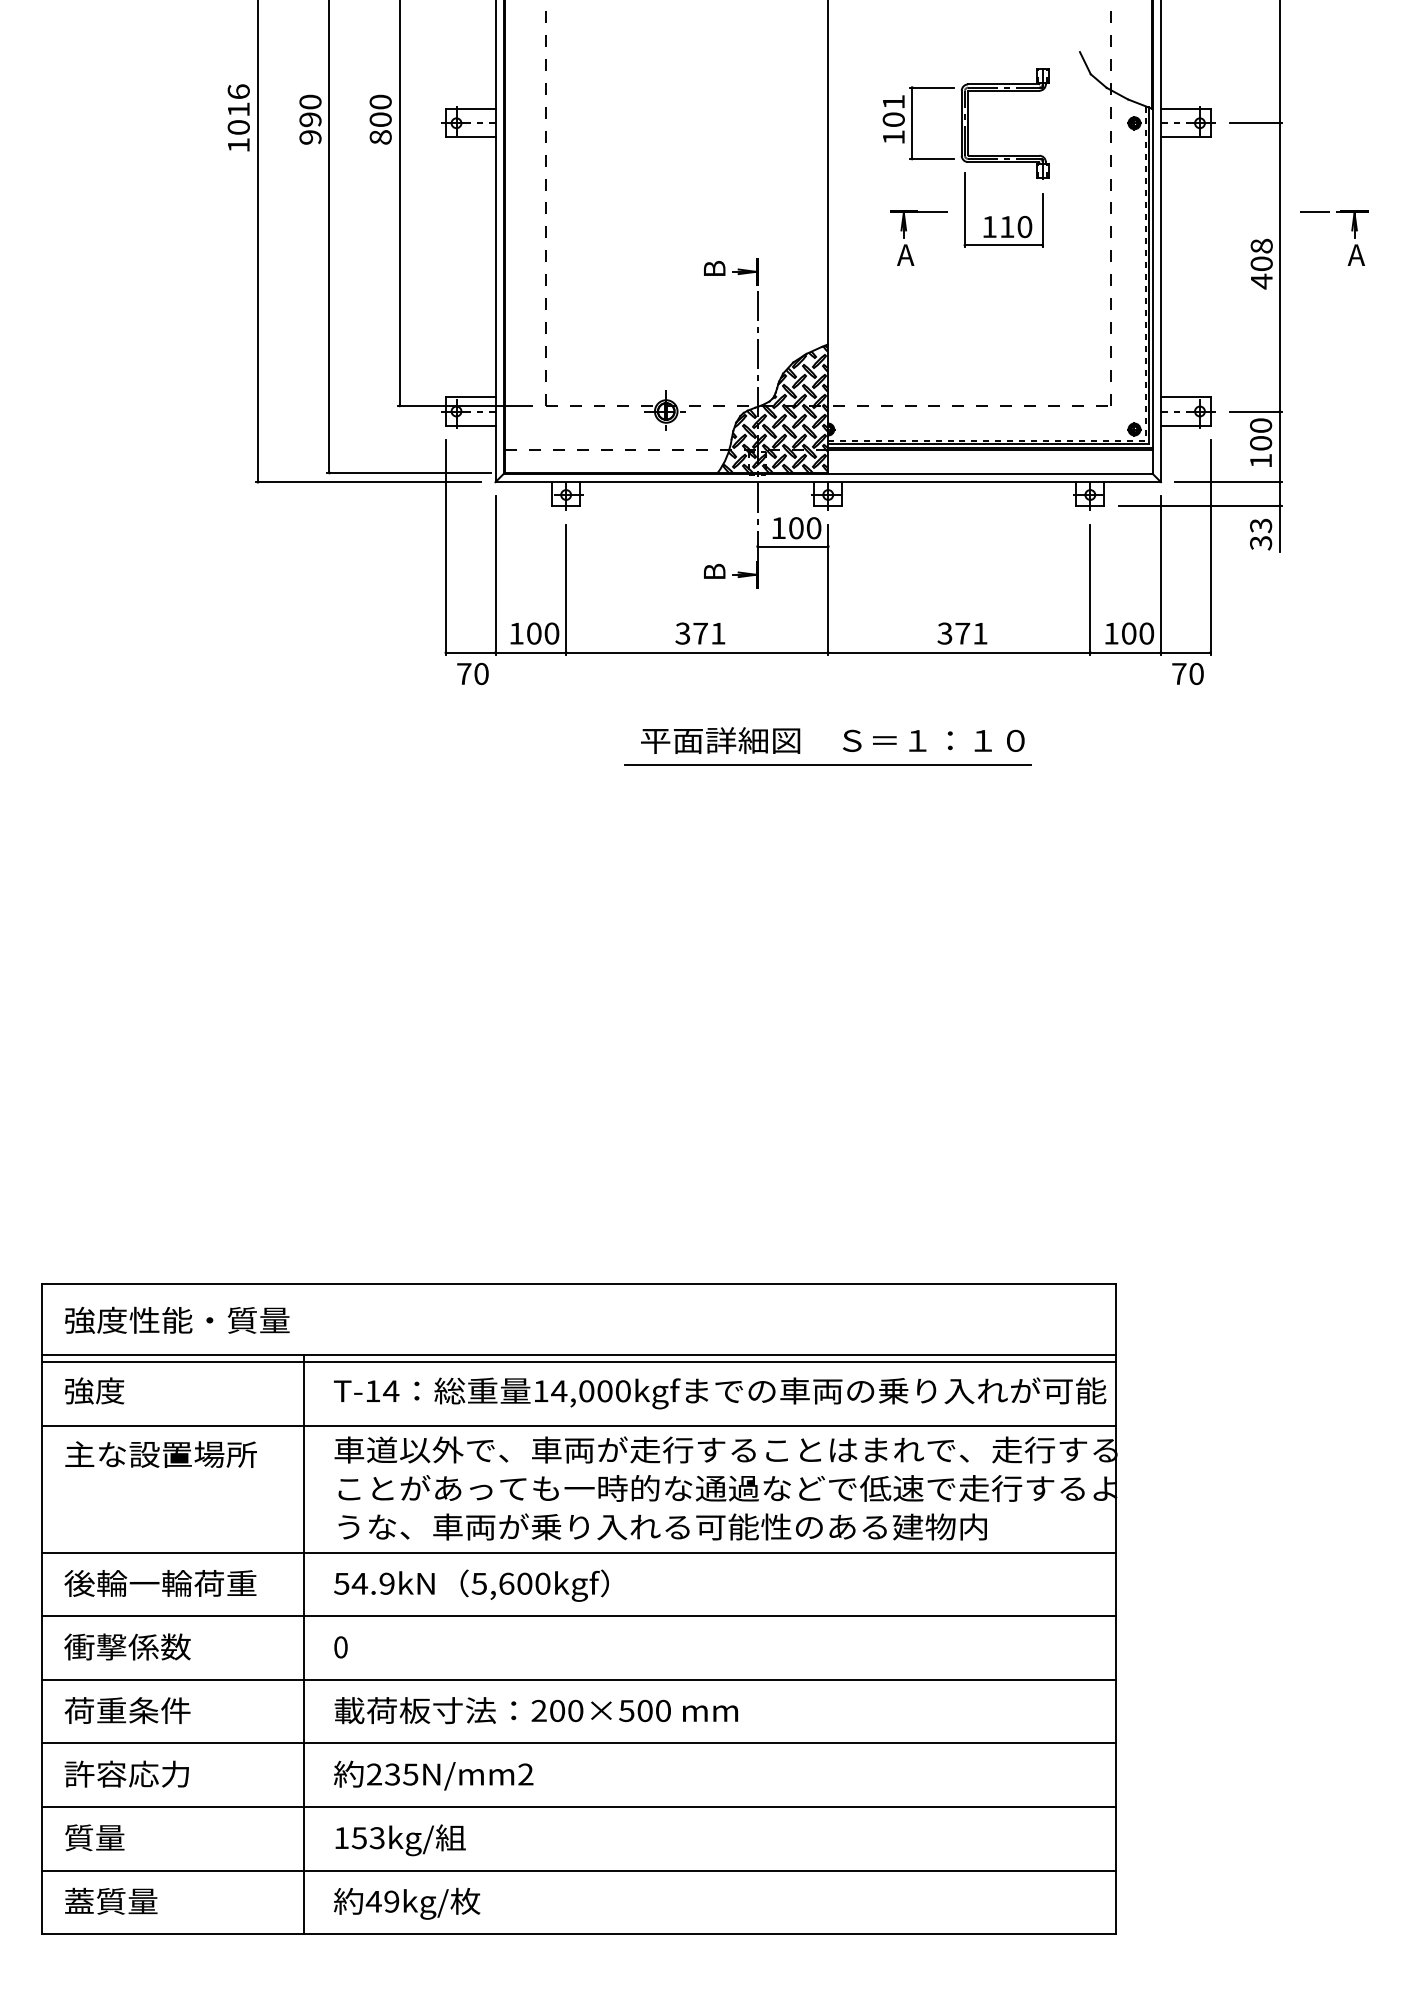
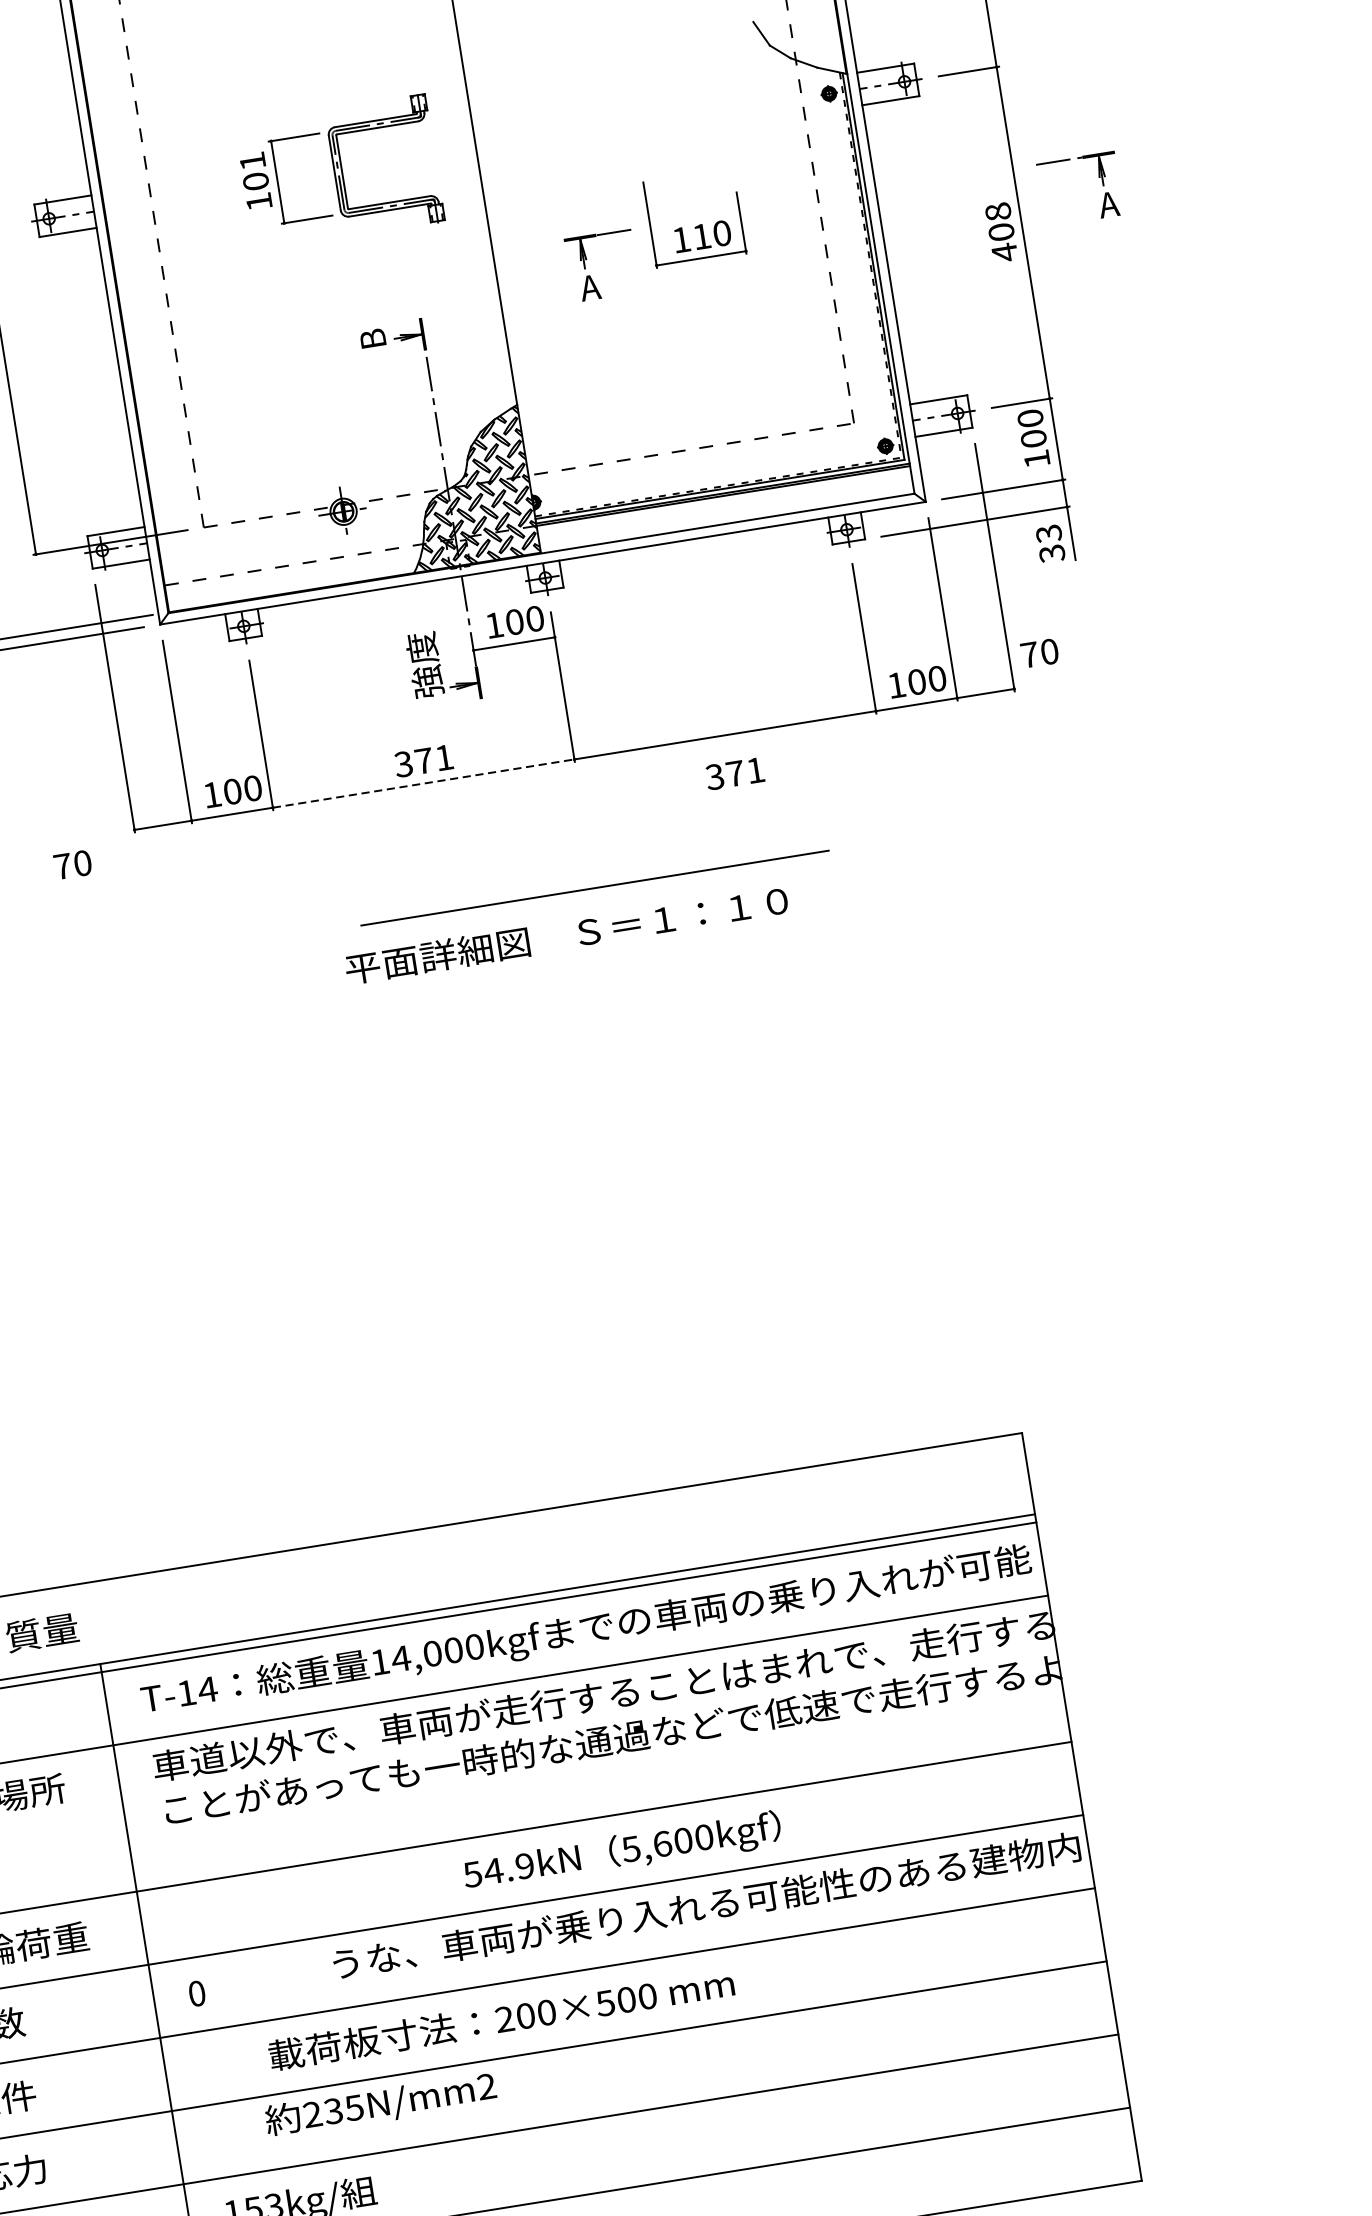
part: (965, 123) -> (339, 172), moved
text: (713, 552) -> (423, 665), B -> 強度
text: (962, 633) -> (735, 773), moved
line: (697, 652) -> (423, 783), solid -> dashed
text: (472, 673) -> (72, 864), moved
text: (1187, 673) -> (1039, 652), moved
text: (832, 740) -> (566, 935), moved
text: (662, 1526) -> (706, 1905), moved
text: (471, 1585) -> (622, 1852), moved
text: (535, 1710) -> (500, 2019), moved
text: (433, 1775) -> (380, 2104), moved

